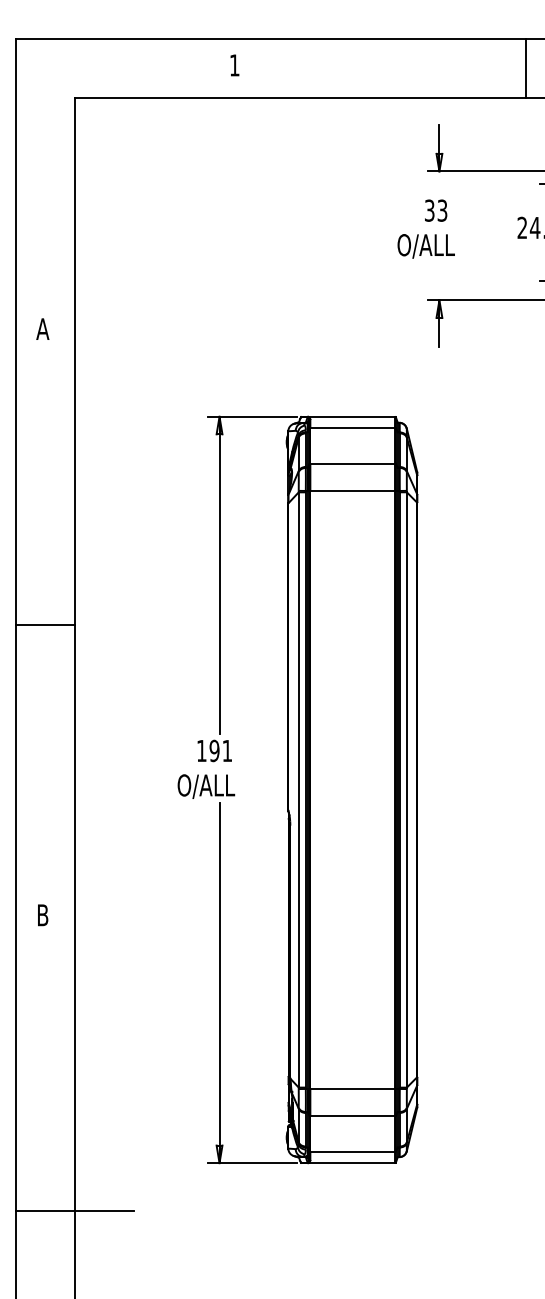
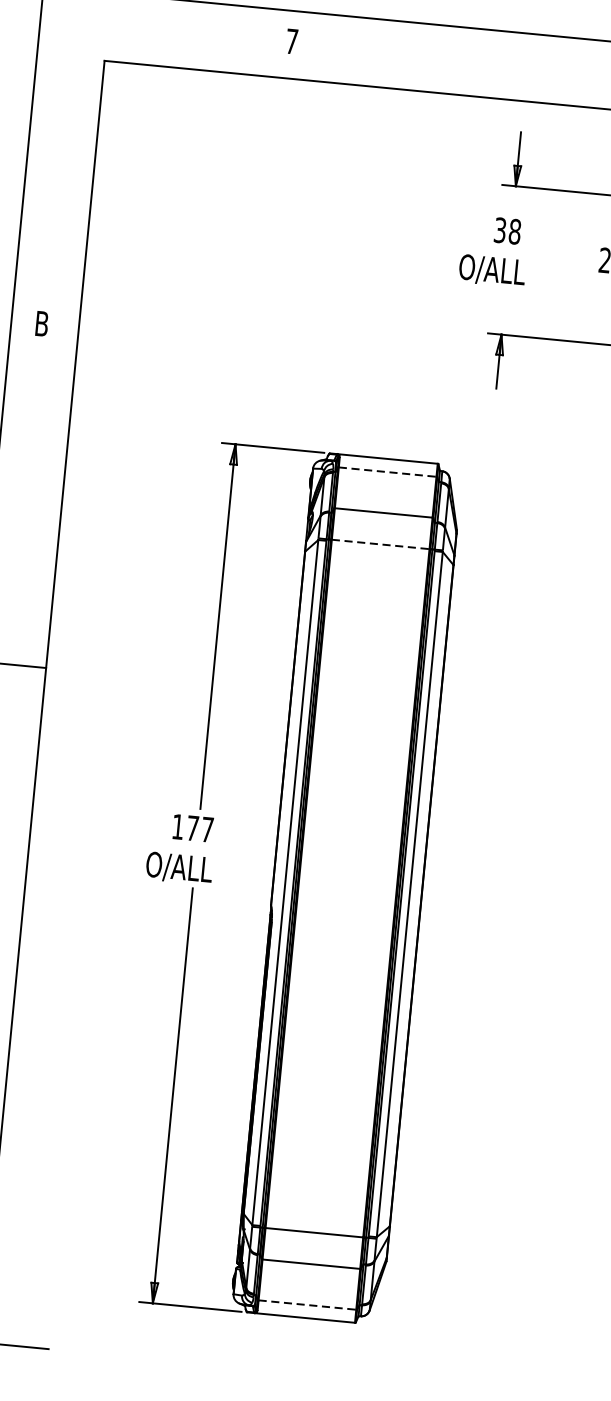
text: (234, 65) -> (291, 41), 1 -> 7
text: (442, 210) -> (515, 231), 33 -> 38
text: (42, 328) -> (41, 323), A -> B
line: (353, 428) -> (388, 472), solid -> dashed
line: (353, 490) -> (381, 543), solid -> dashed
text: (220, 750) -> (199, 828), 191 -> 177
line: (353, 1151) -> (308, 1304), solid -> dashed

